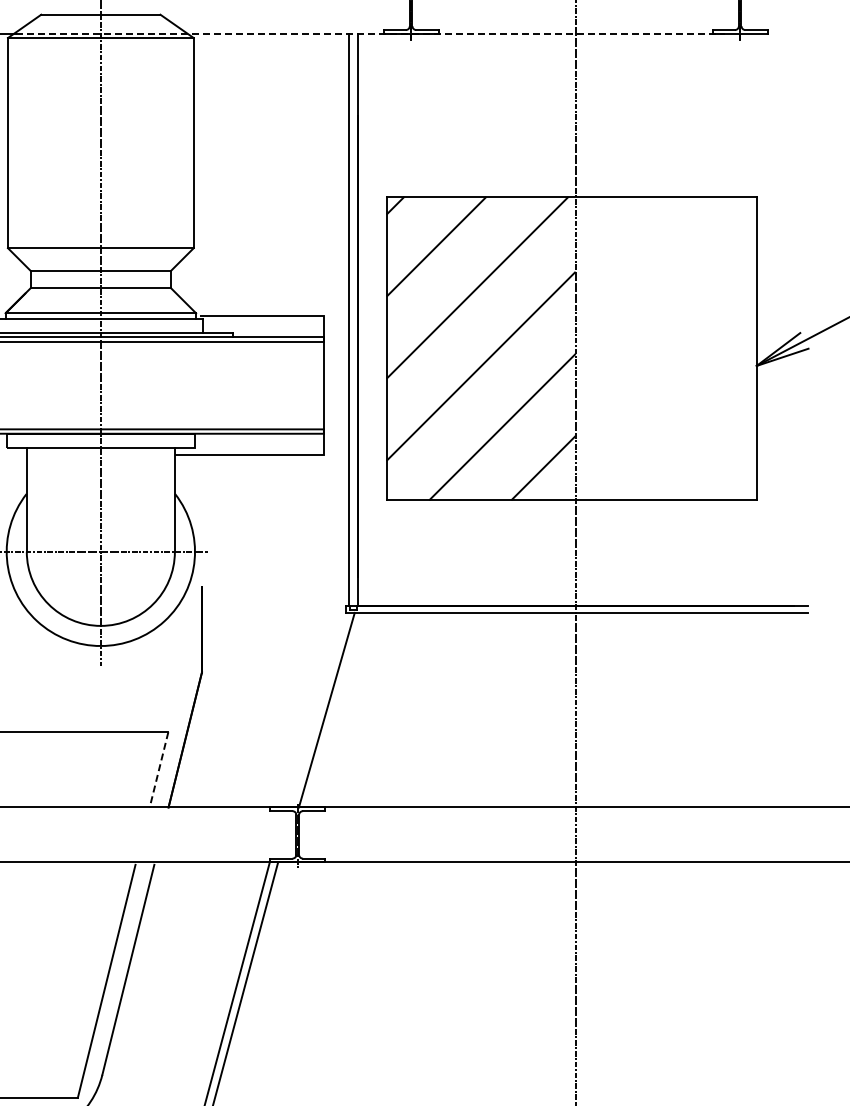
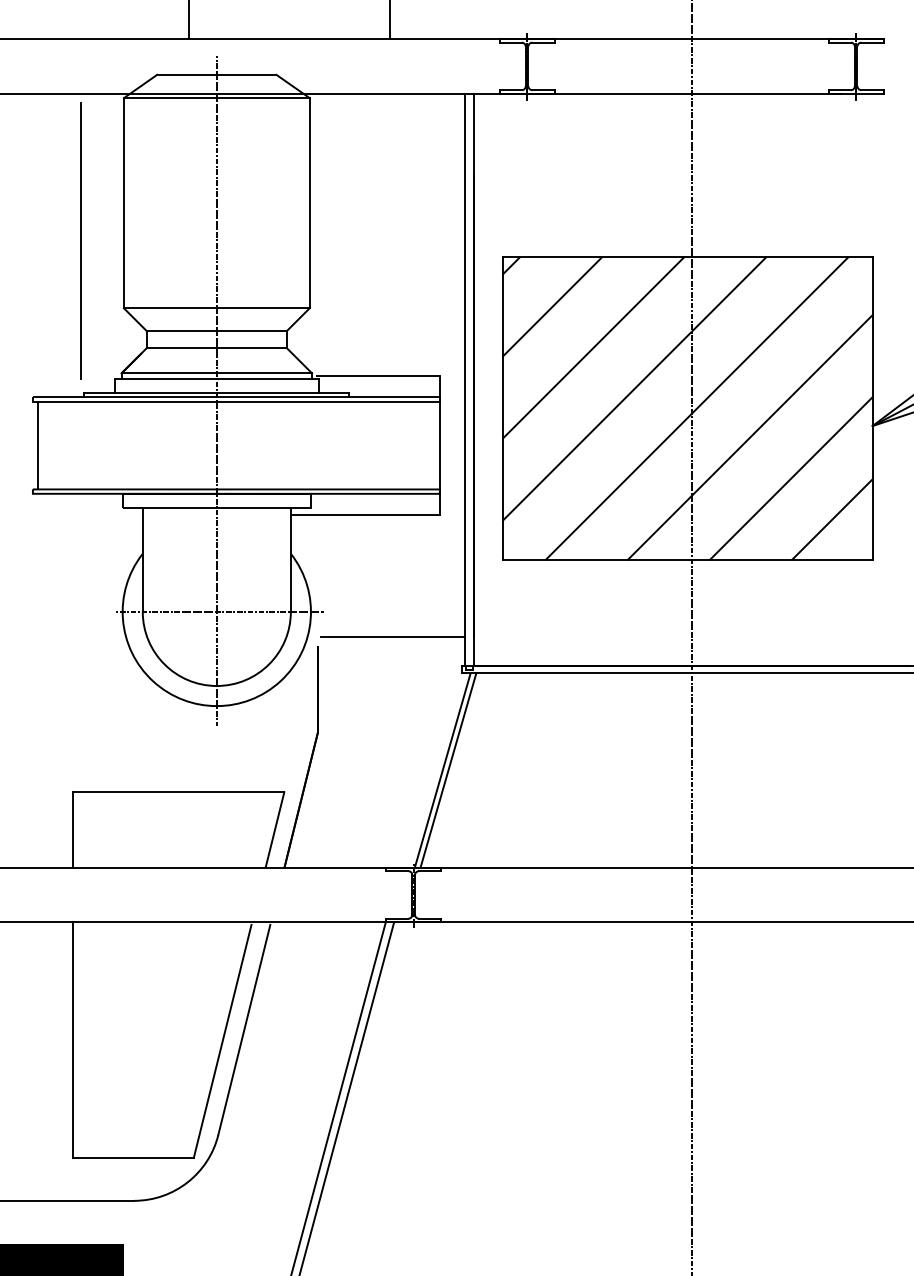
line: (370, 33) -> (486, 93), dashed -> solid
hatch: (665, 348) -> (781, 408), added
line: (276, 576) -> (392, 636), added
line: (332, 710) -> (448, 770), added
line: (159, 769) -> (275, 829), dashed -> solid

